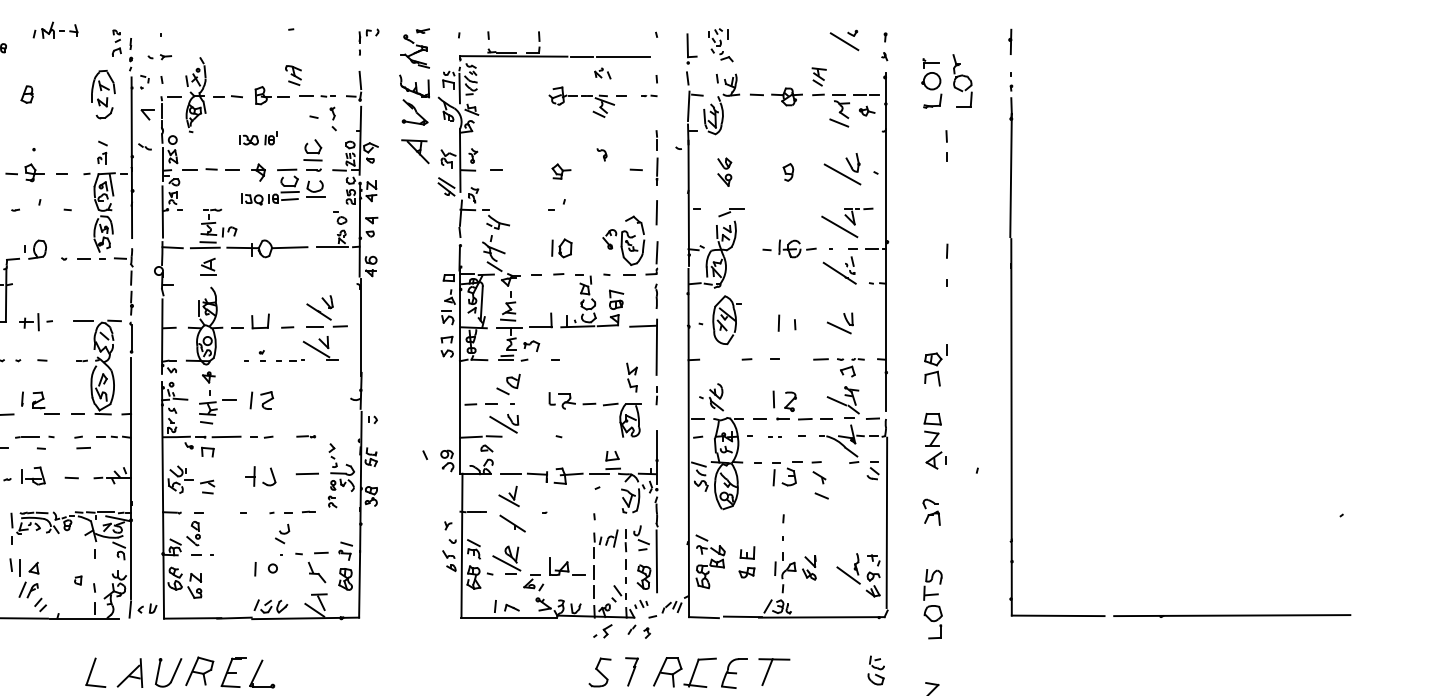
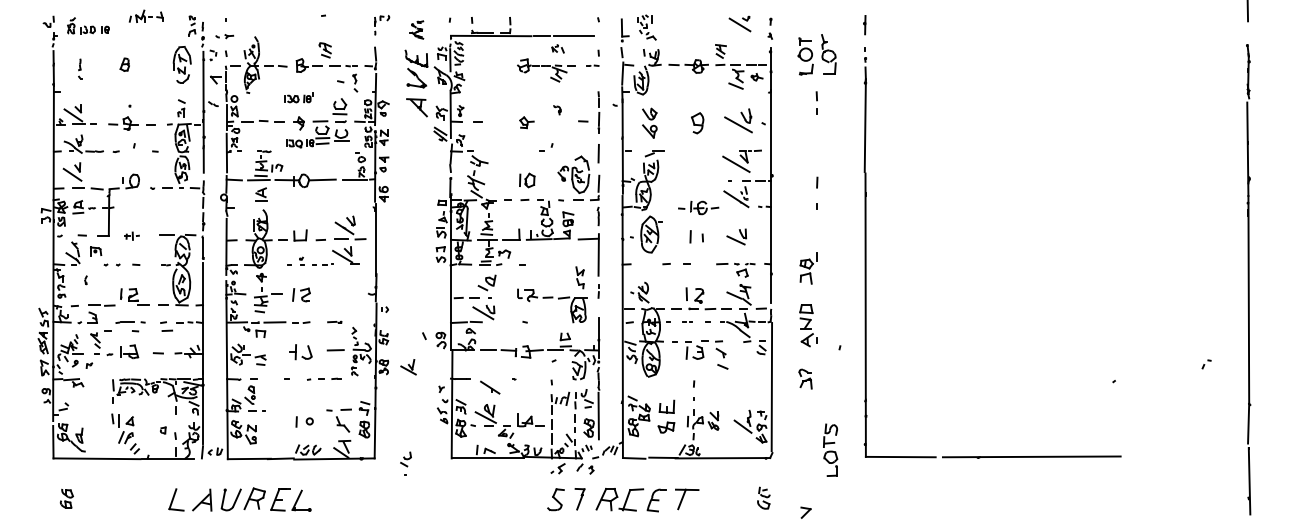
part: (414, 47) -> (416, 29), size x0.6
part: (724, 171) -> (649, 122), size x1.4
part: (788, 172) -> (697, 123), size x1.6
part: (556, 204) -> (546, 147), moved
part: (789, 248) -> (698, 207), moved
part: (36, 322) -> (131, 236), size x0.6
part: (509, 496) -> (408, 367), moved
part: (281, 539) -> (405, 463), moved
part: (746, 561) -> (666, 416), size x1.4
part: (932, 603) -> (830, 449), moved

